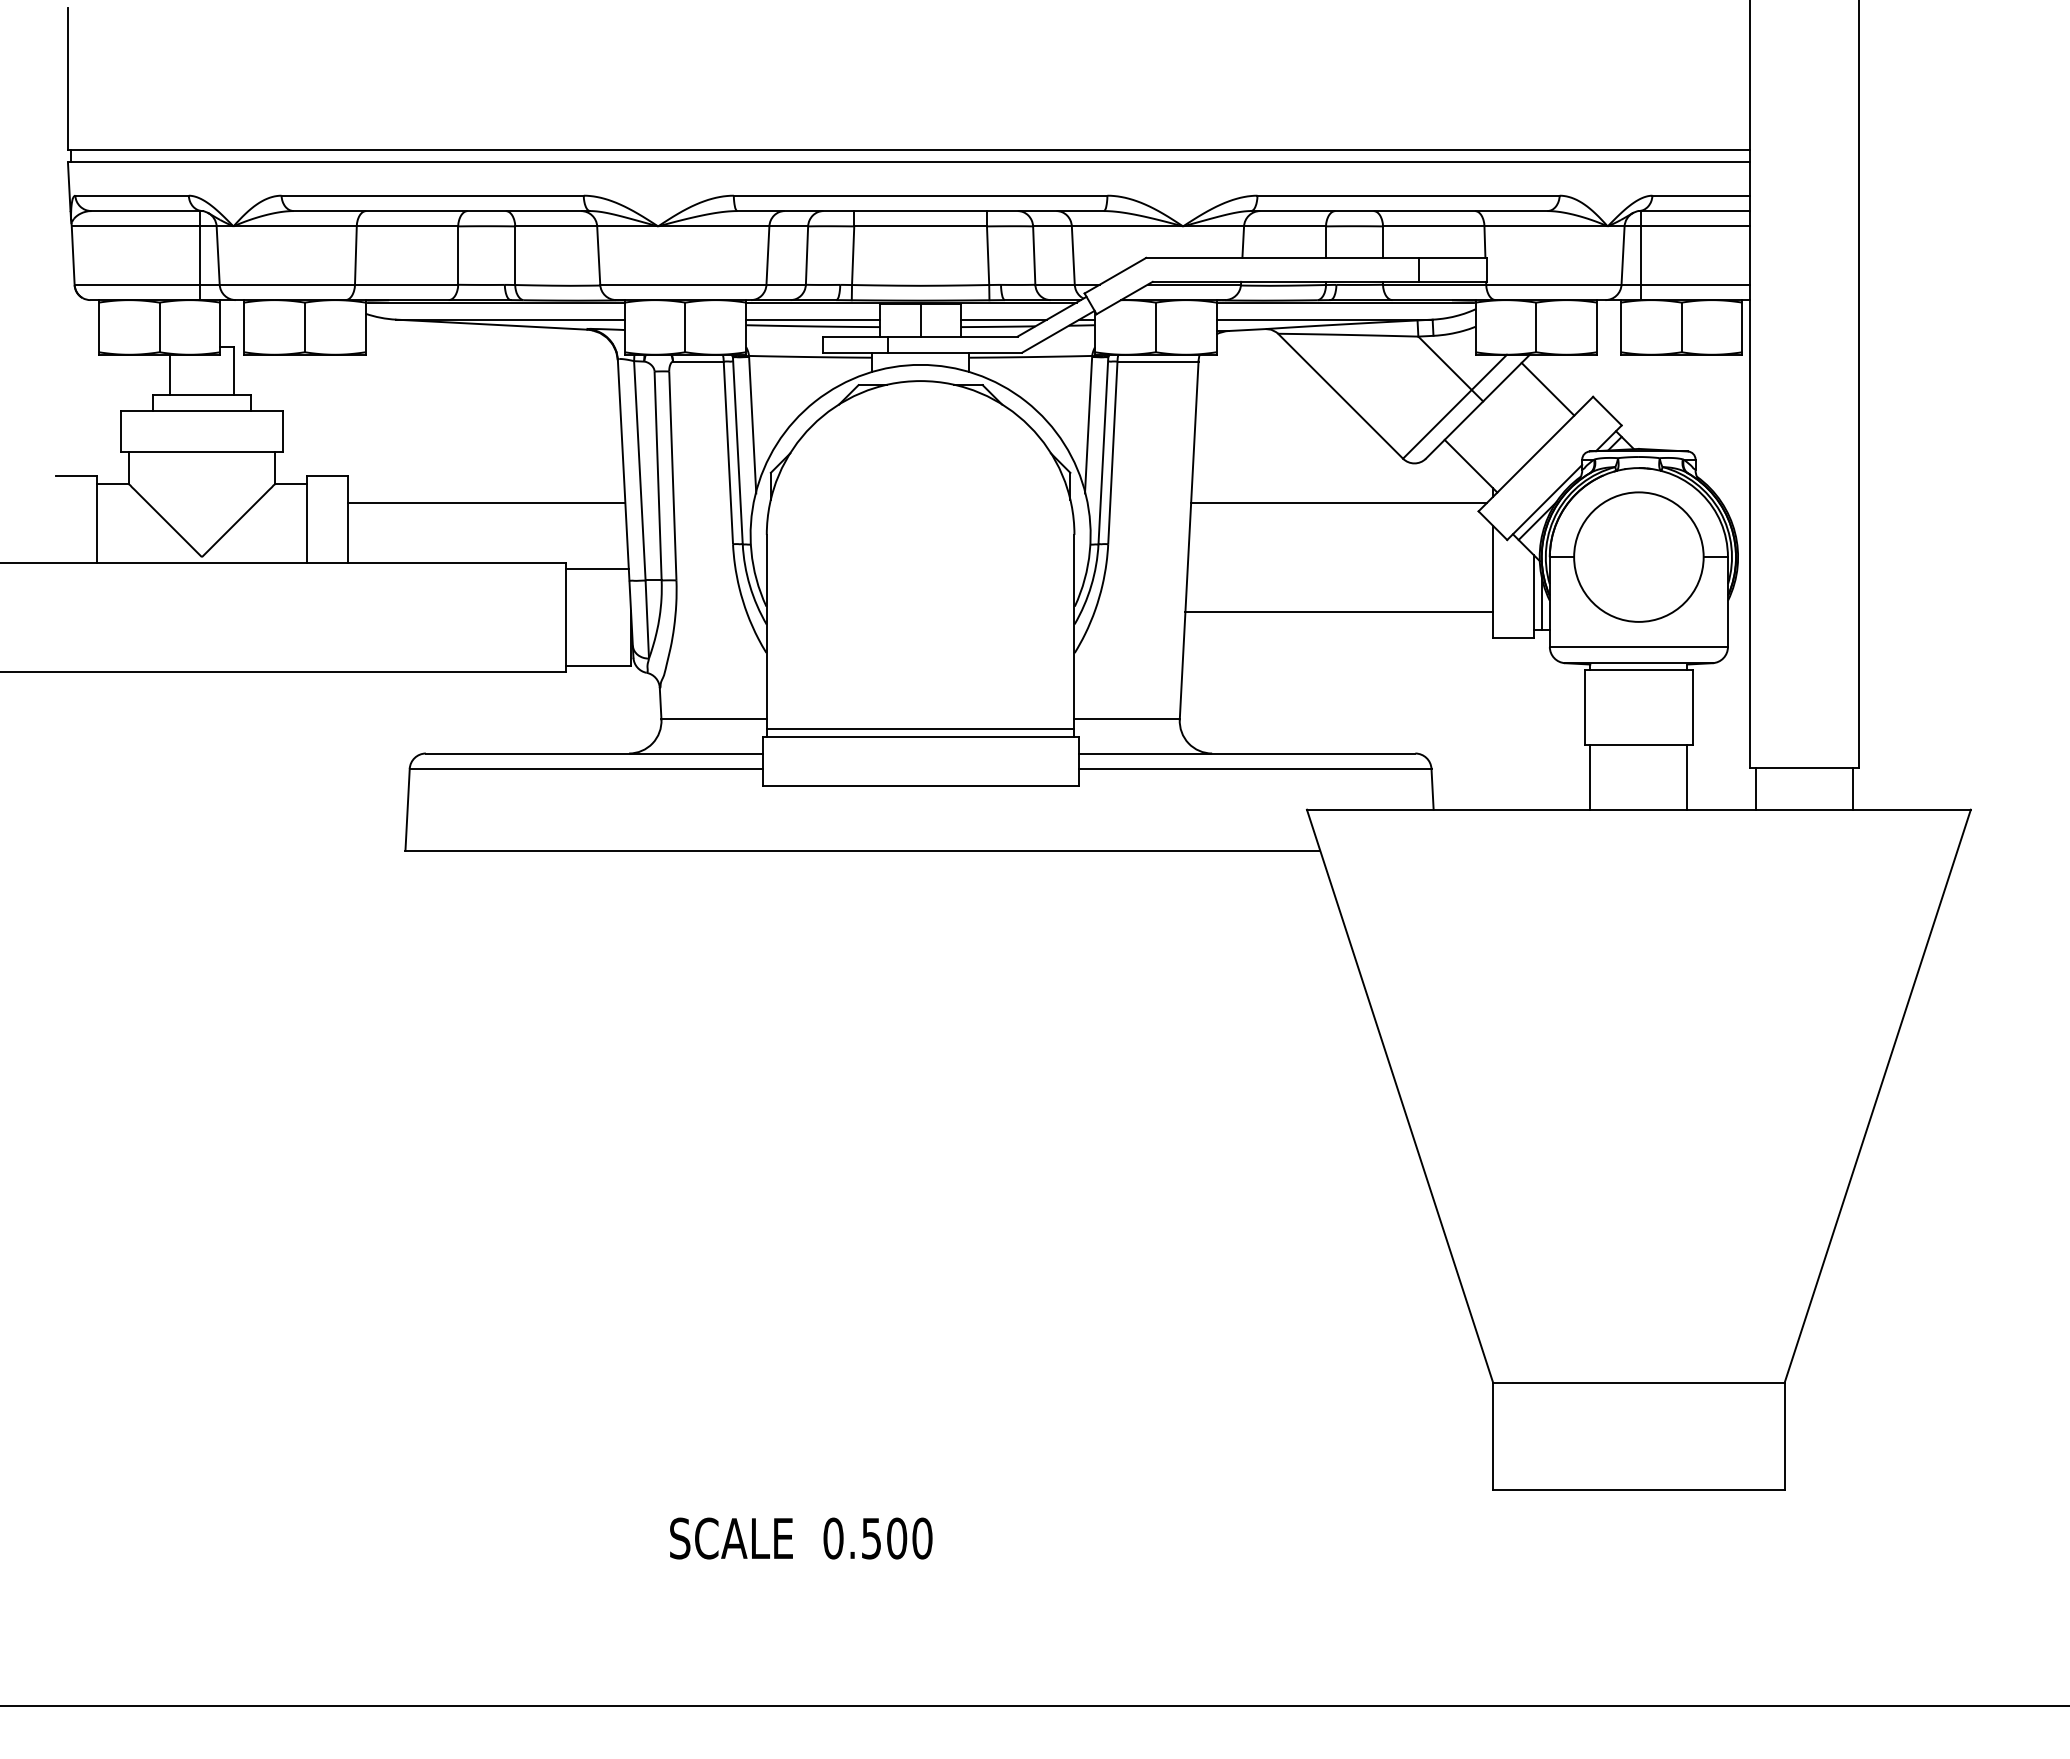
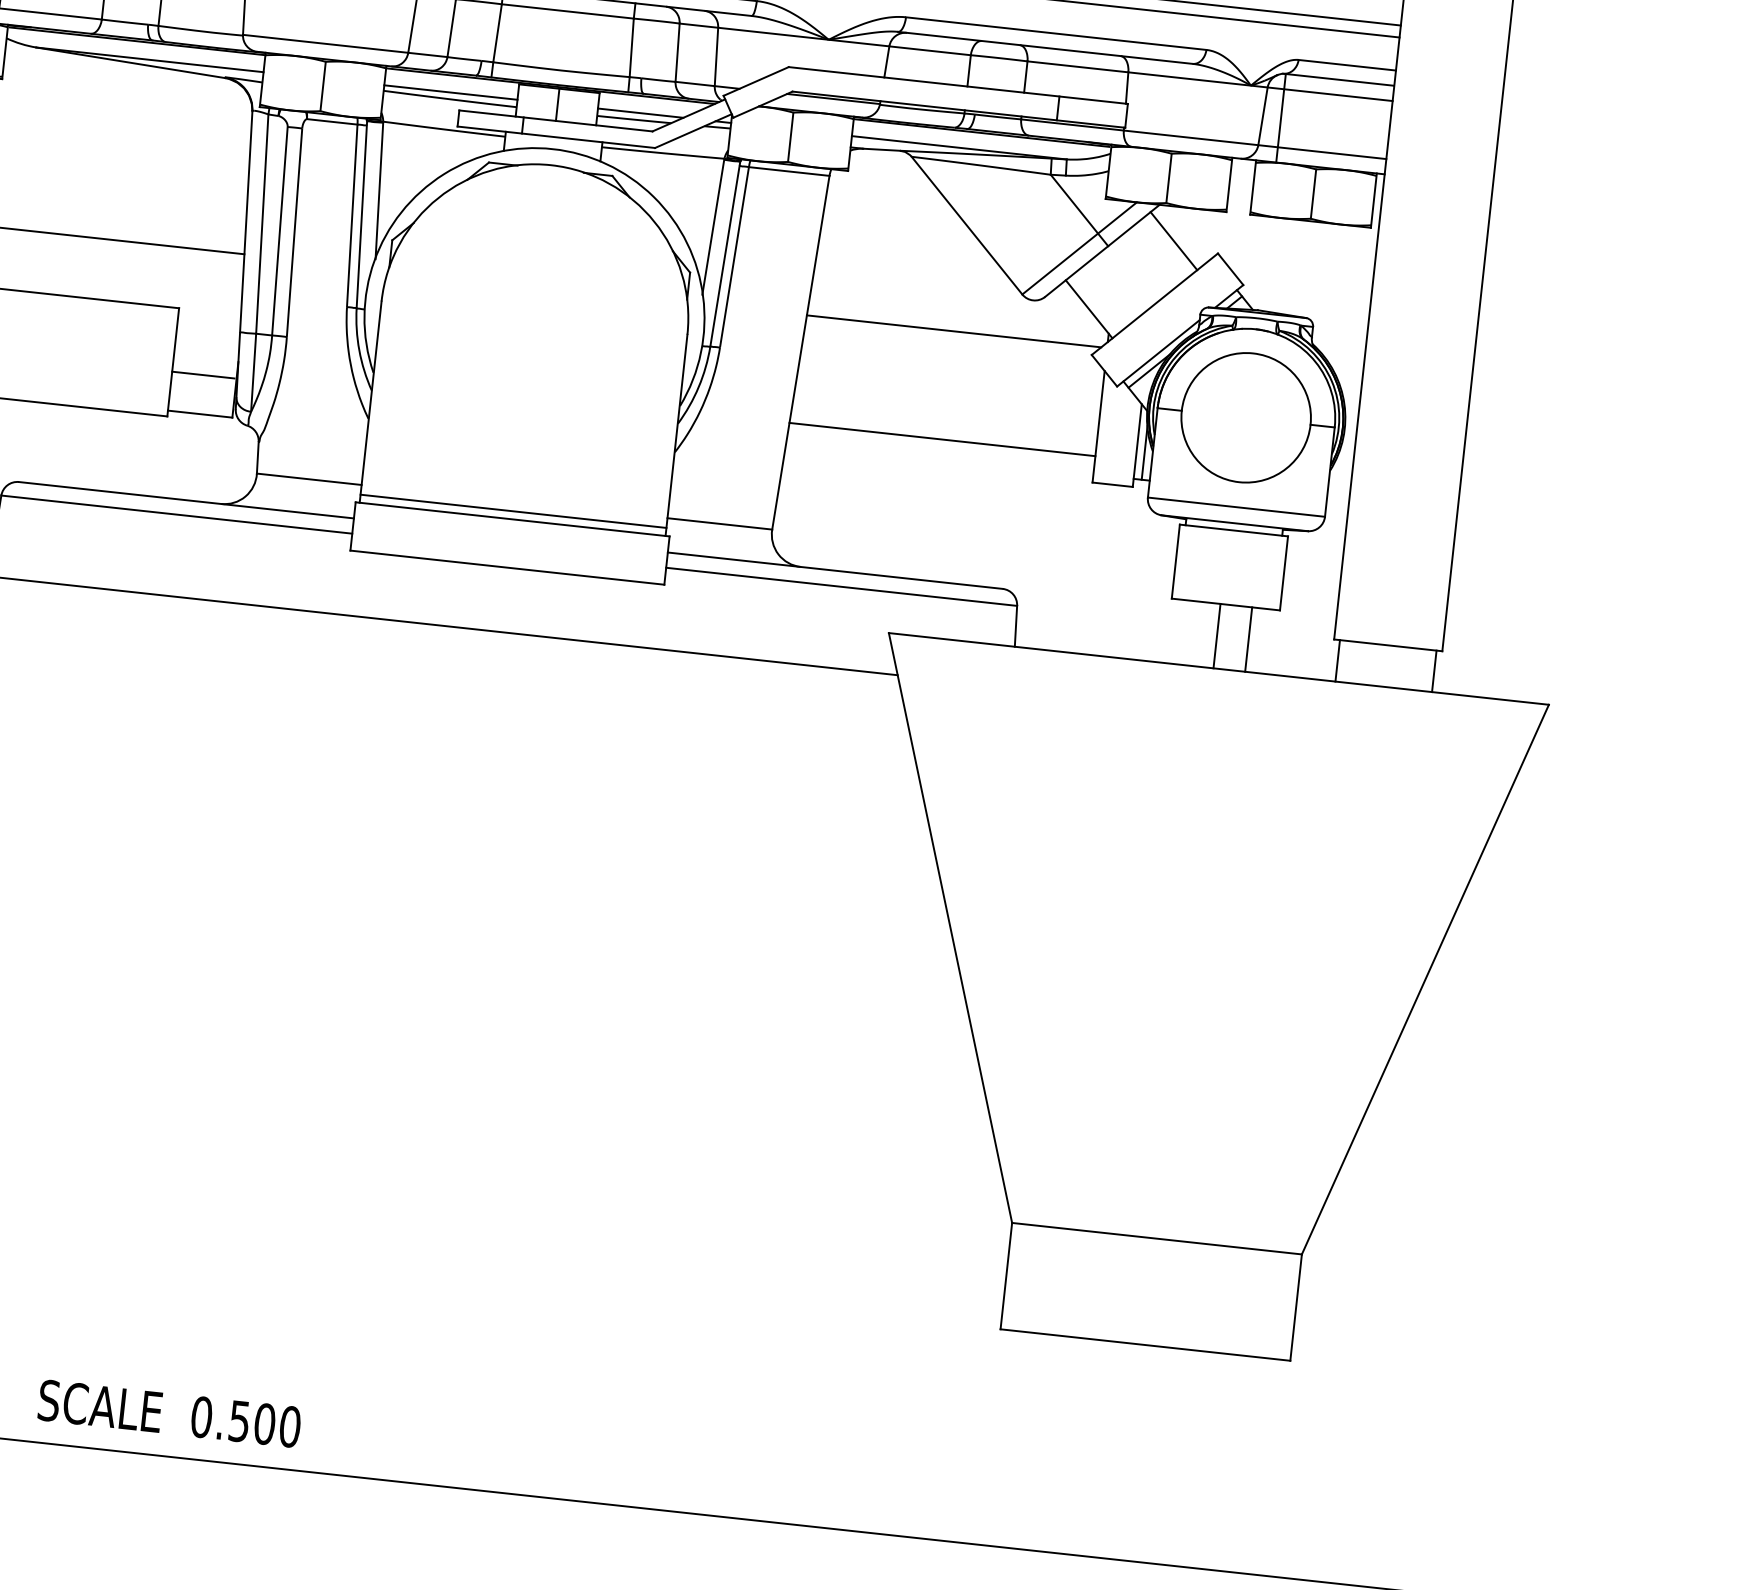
line: (597, 569) -> (203, 375), moved
line: (1590, 776) -> (1248, 638), moved
line: (1687, 776) -> (1217, 635), moved
text: (801, 1538) -> (169, 1413), moved

